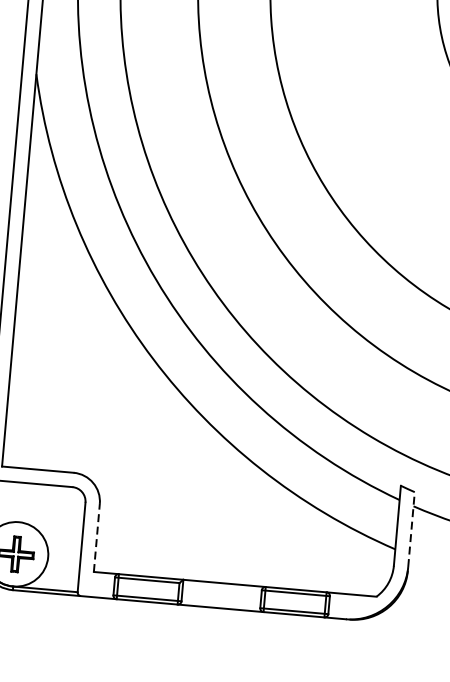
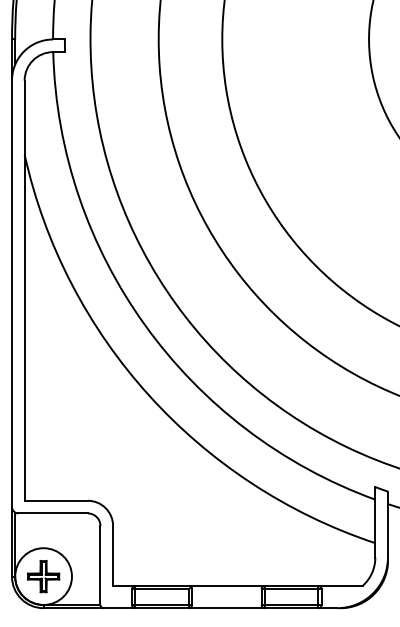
line: (410, 529) -> (387, 524), dashed -> solid
line: (97, 537) -> (113, 555), dashed -> solid

